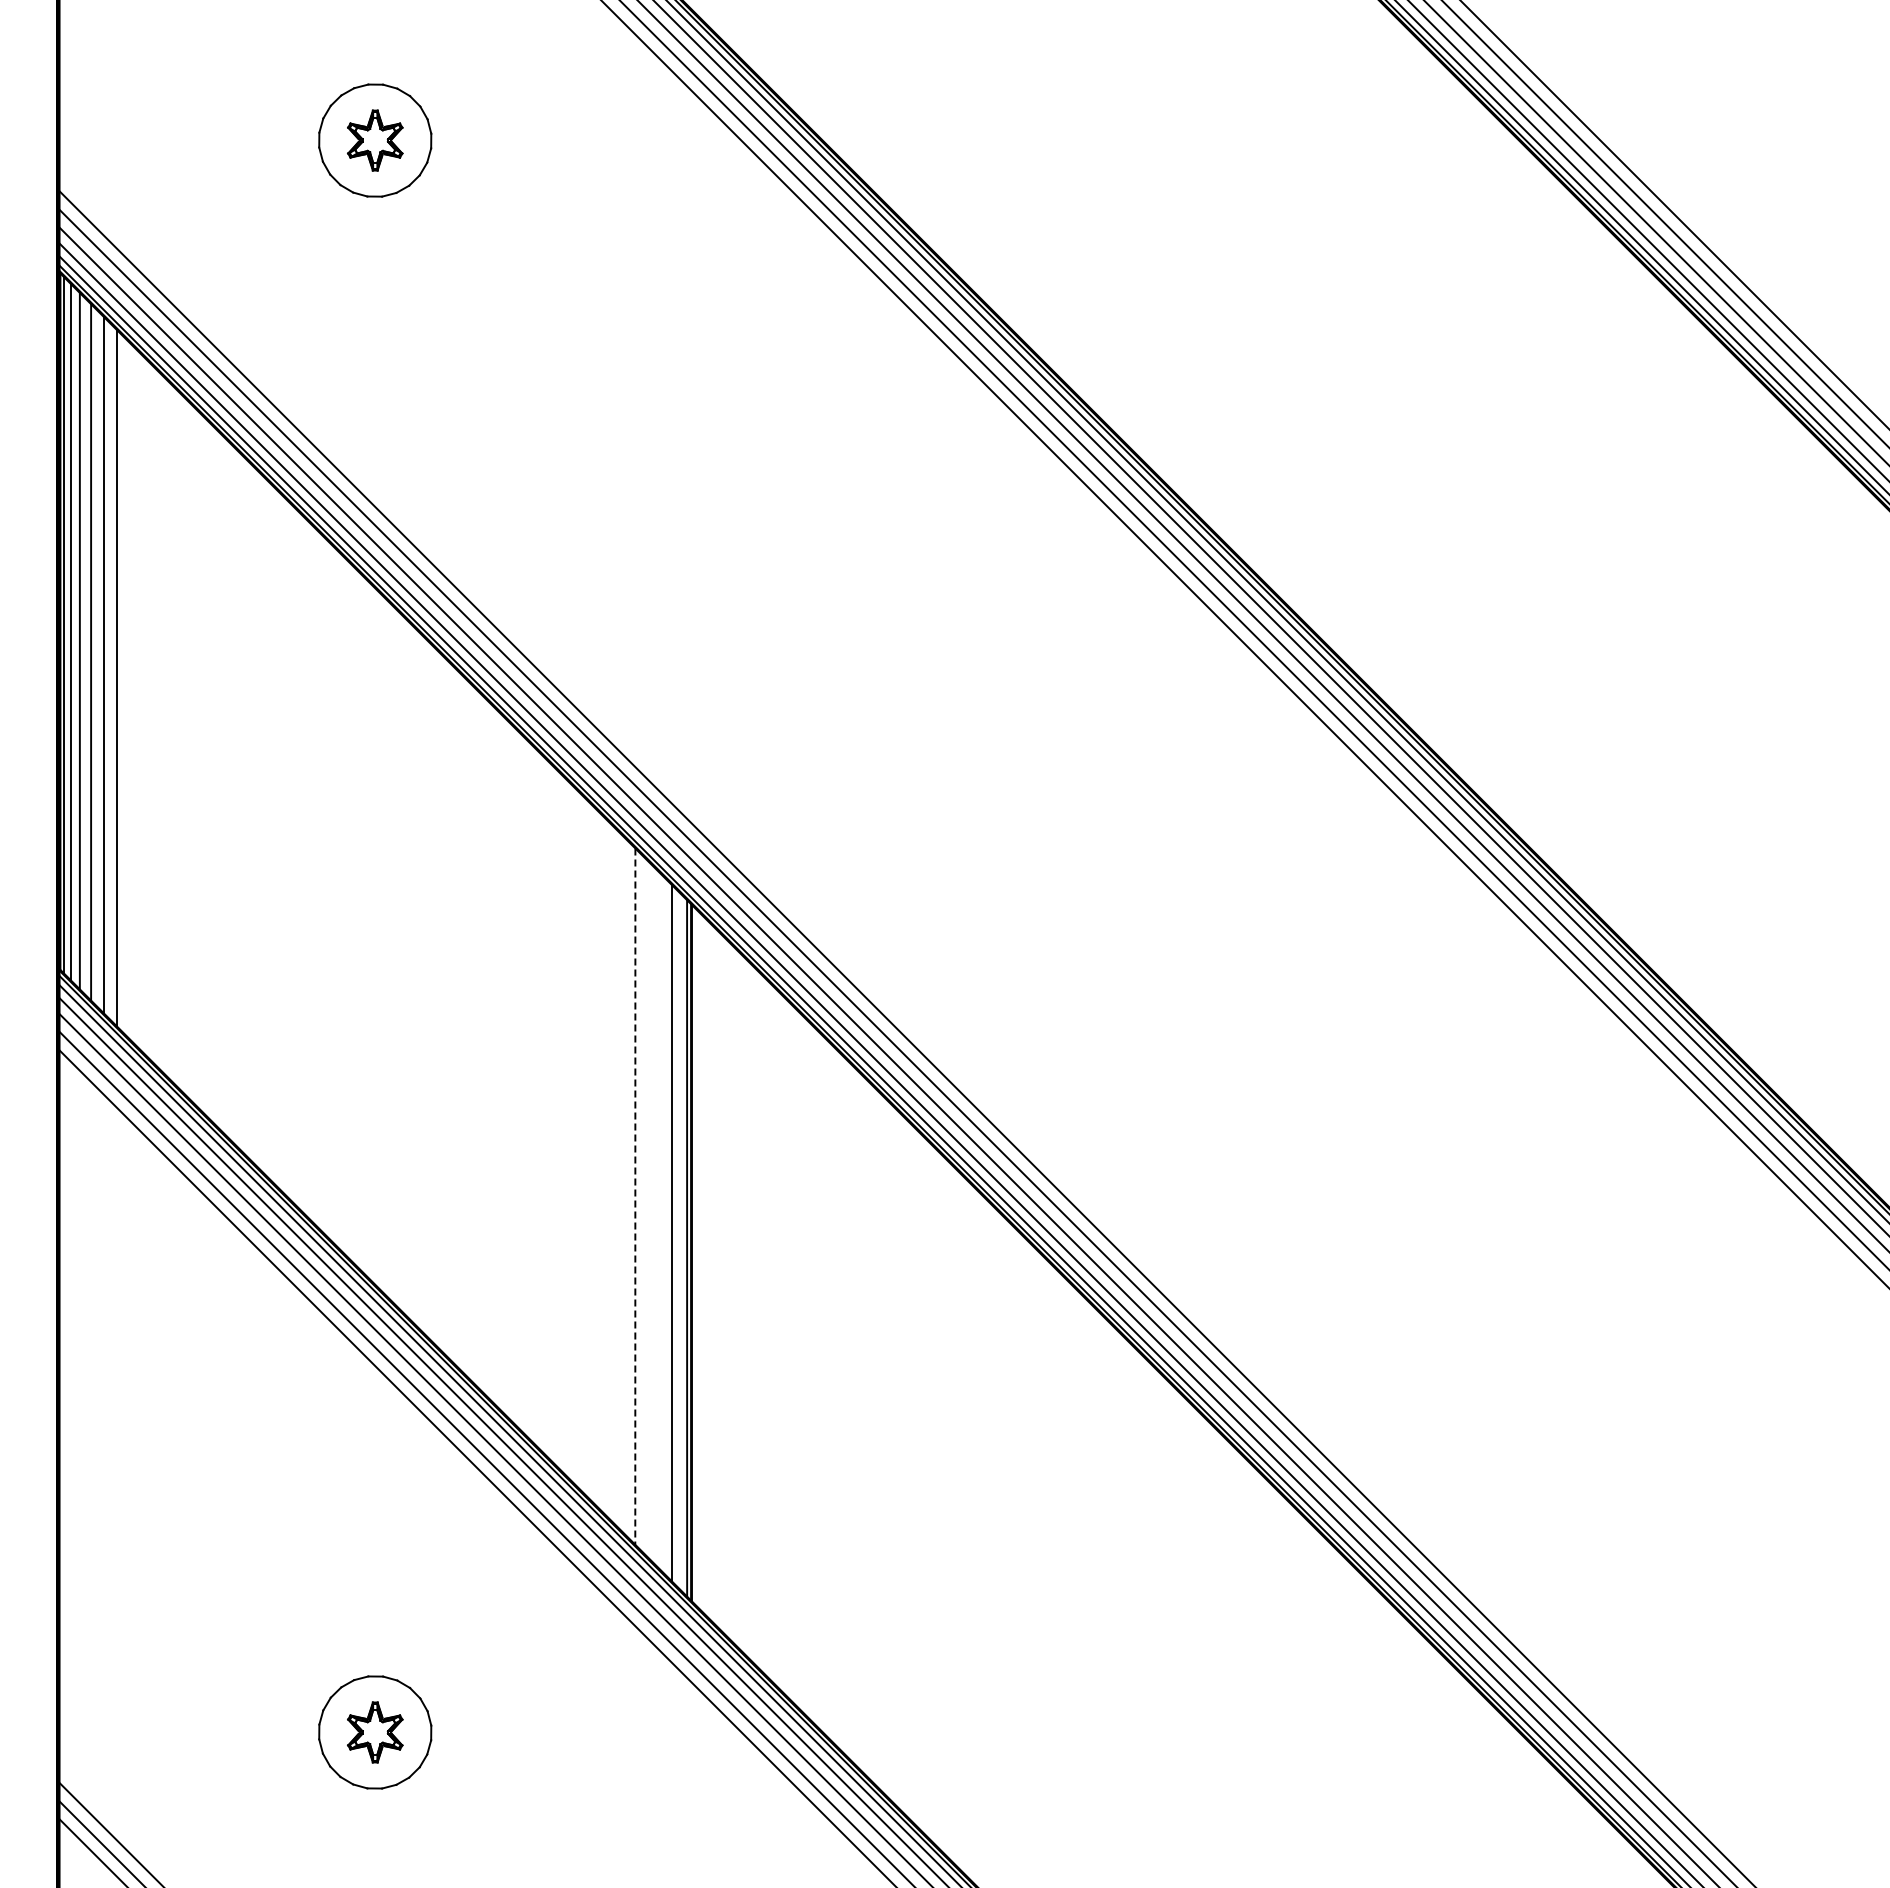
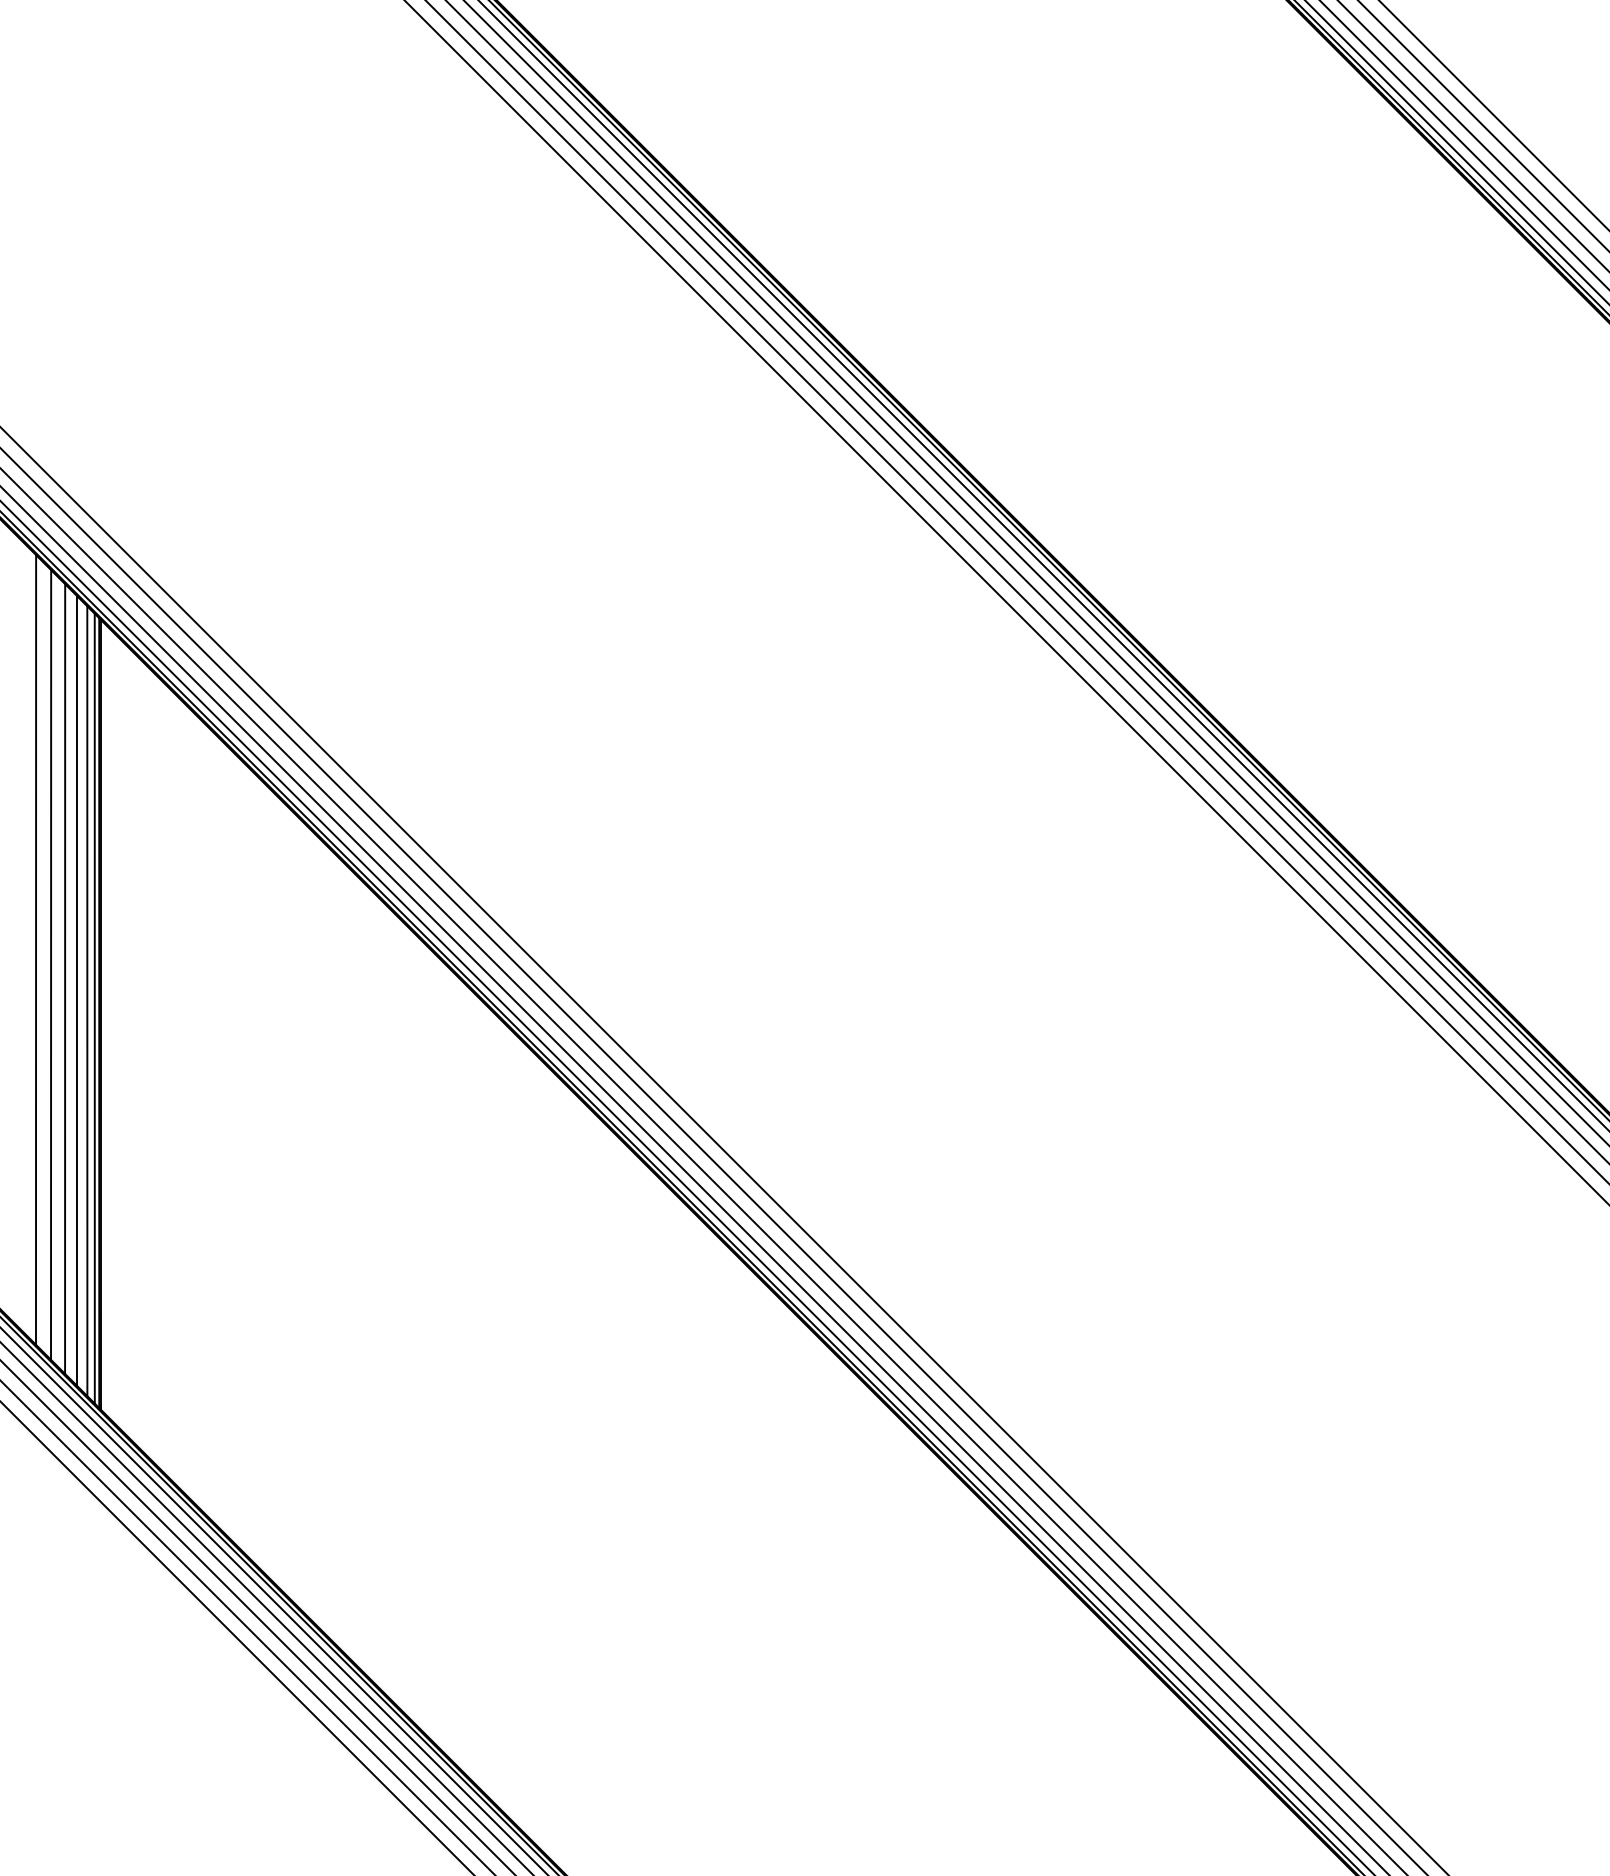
line: (635, 1197) -> (36, 950), dashed -> solid
line: (648, 1209) -> (50, 964), added
line: (660, 1222) -> (64, 979), added
line: (680, 1241) -> (87, 1000), added

